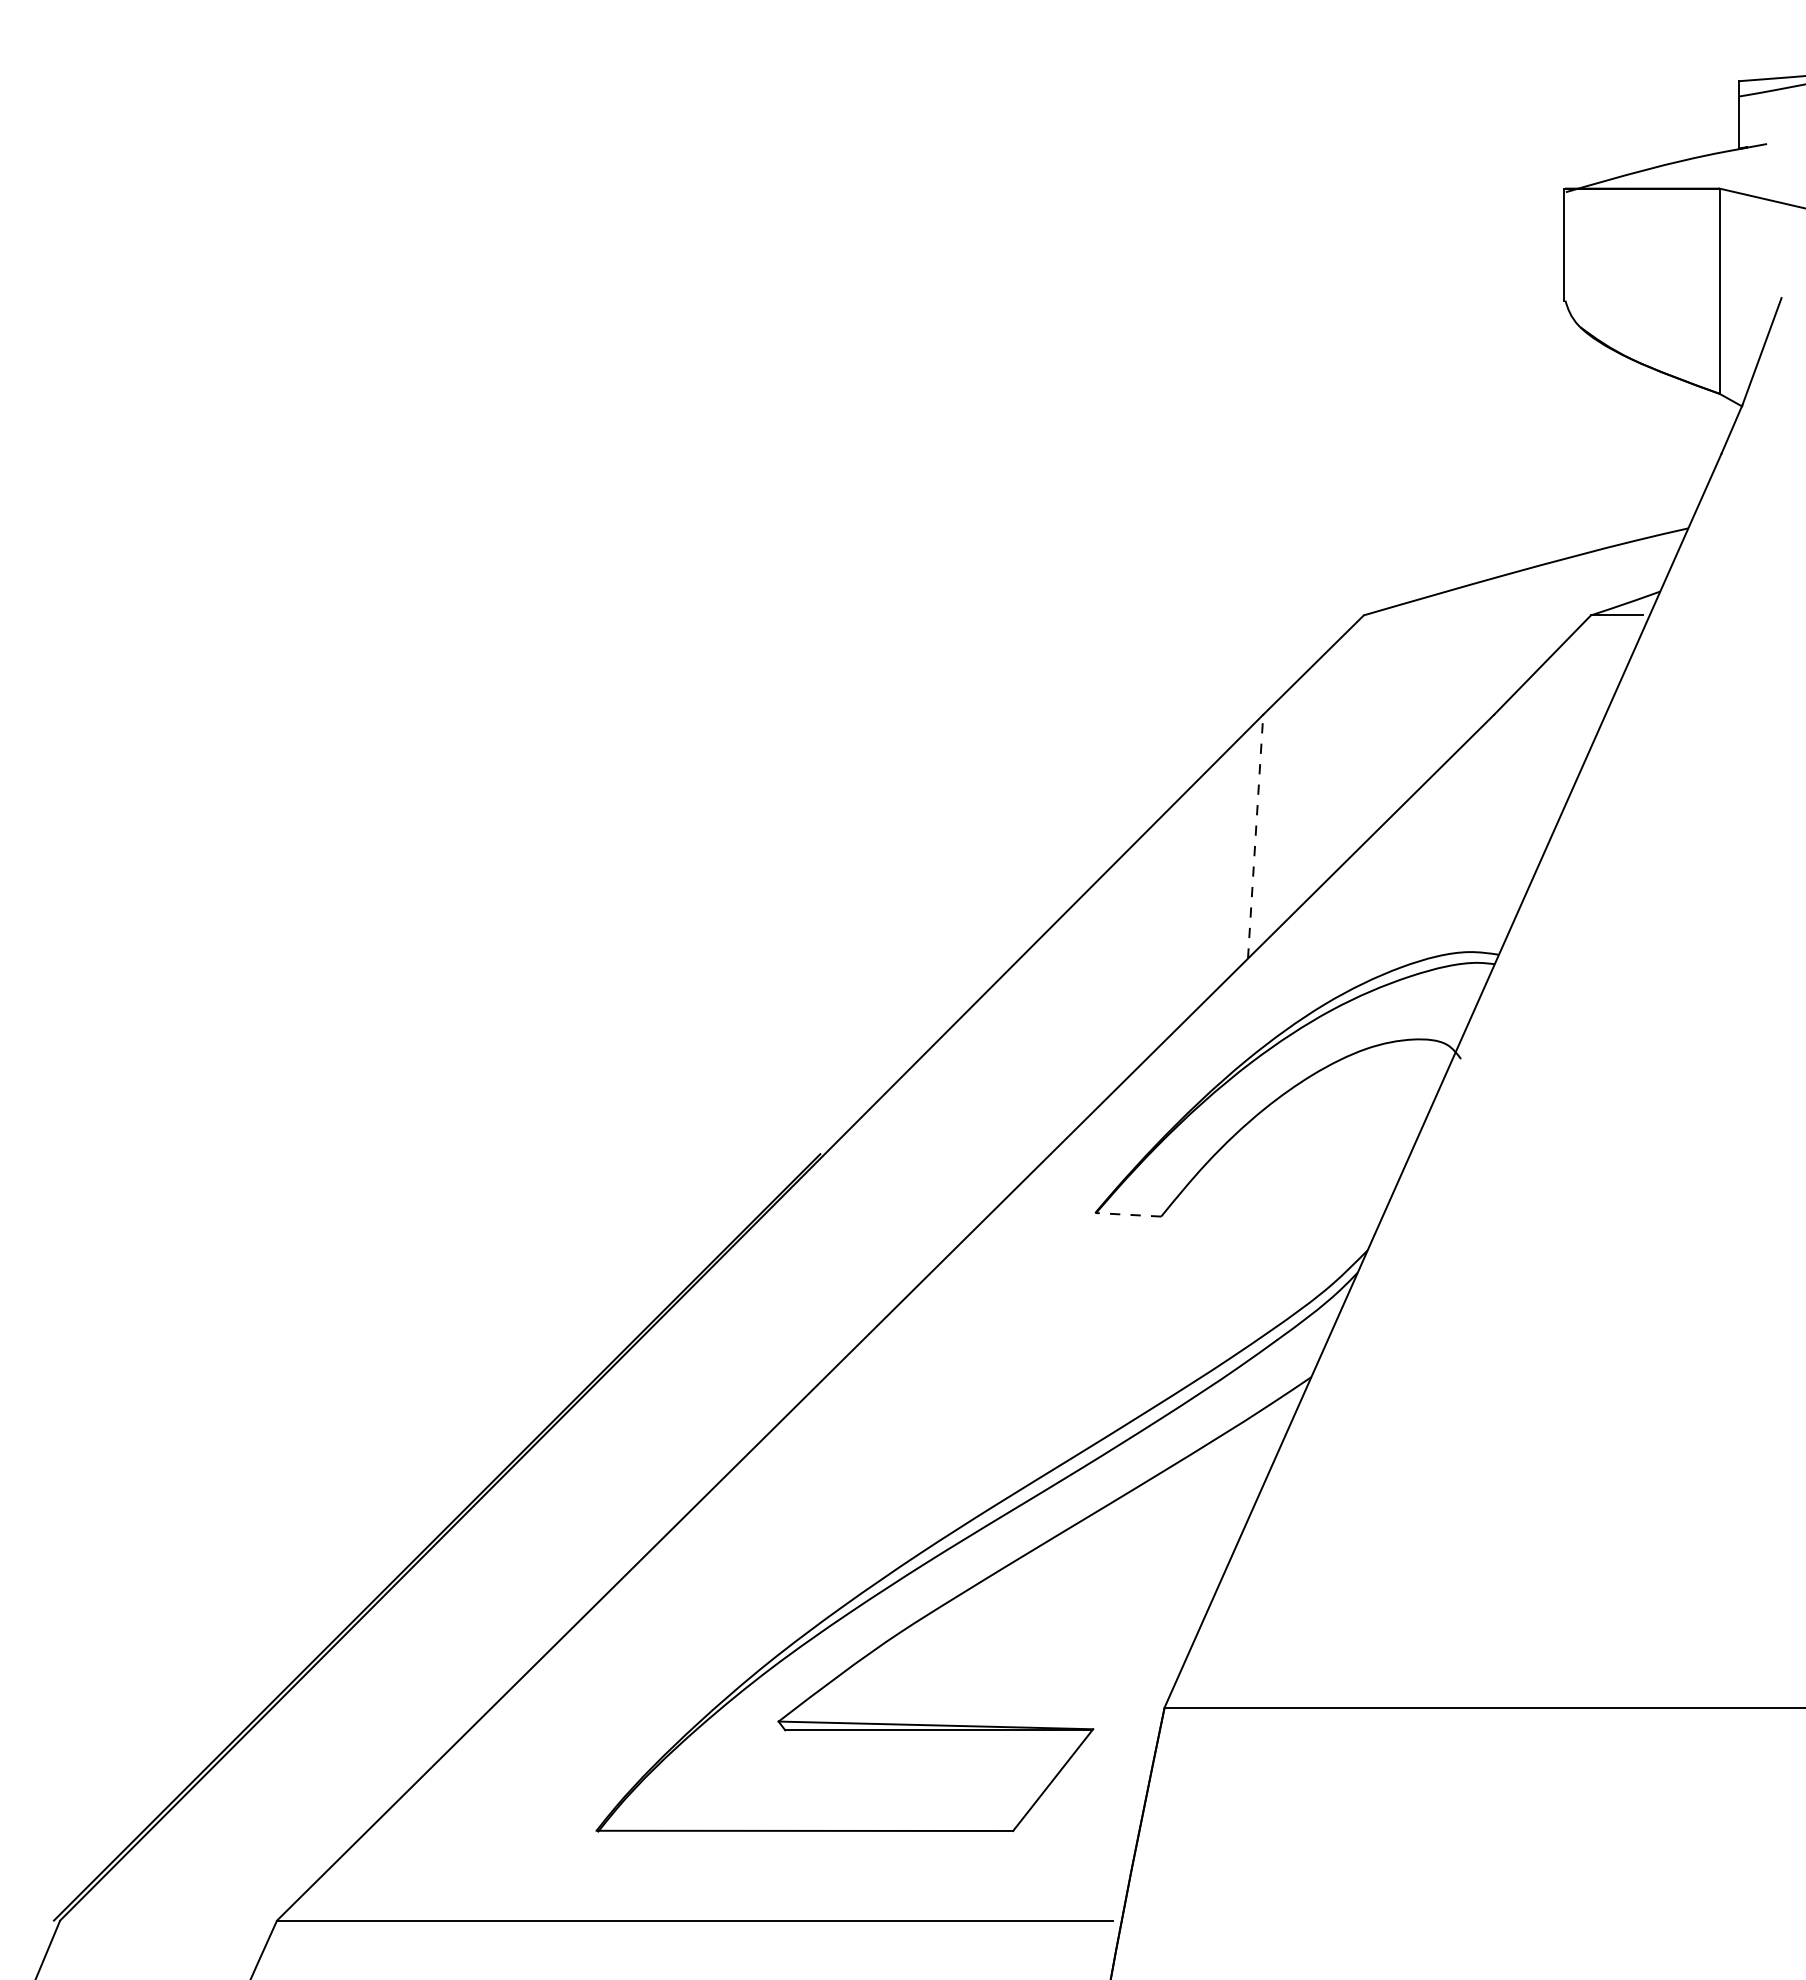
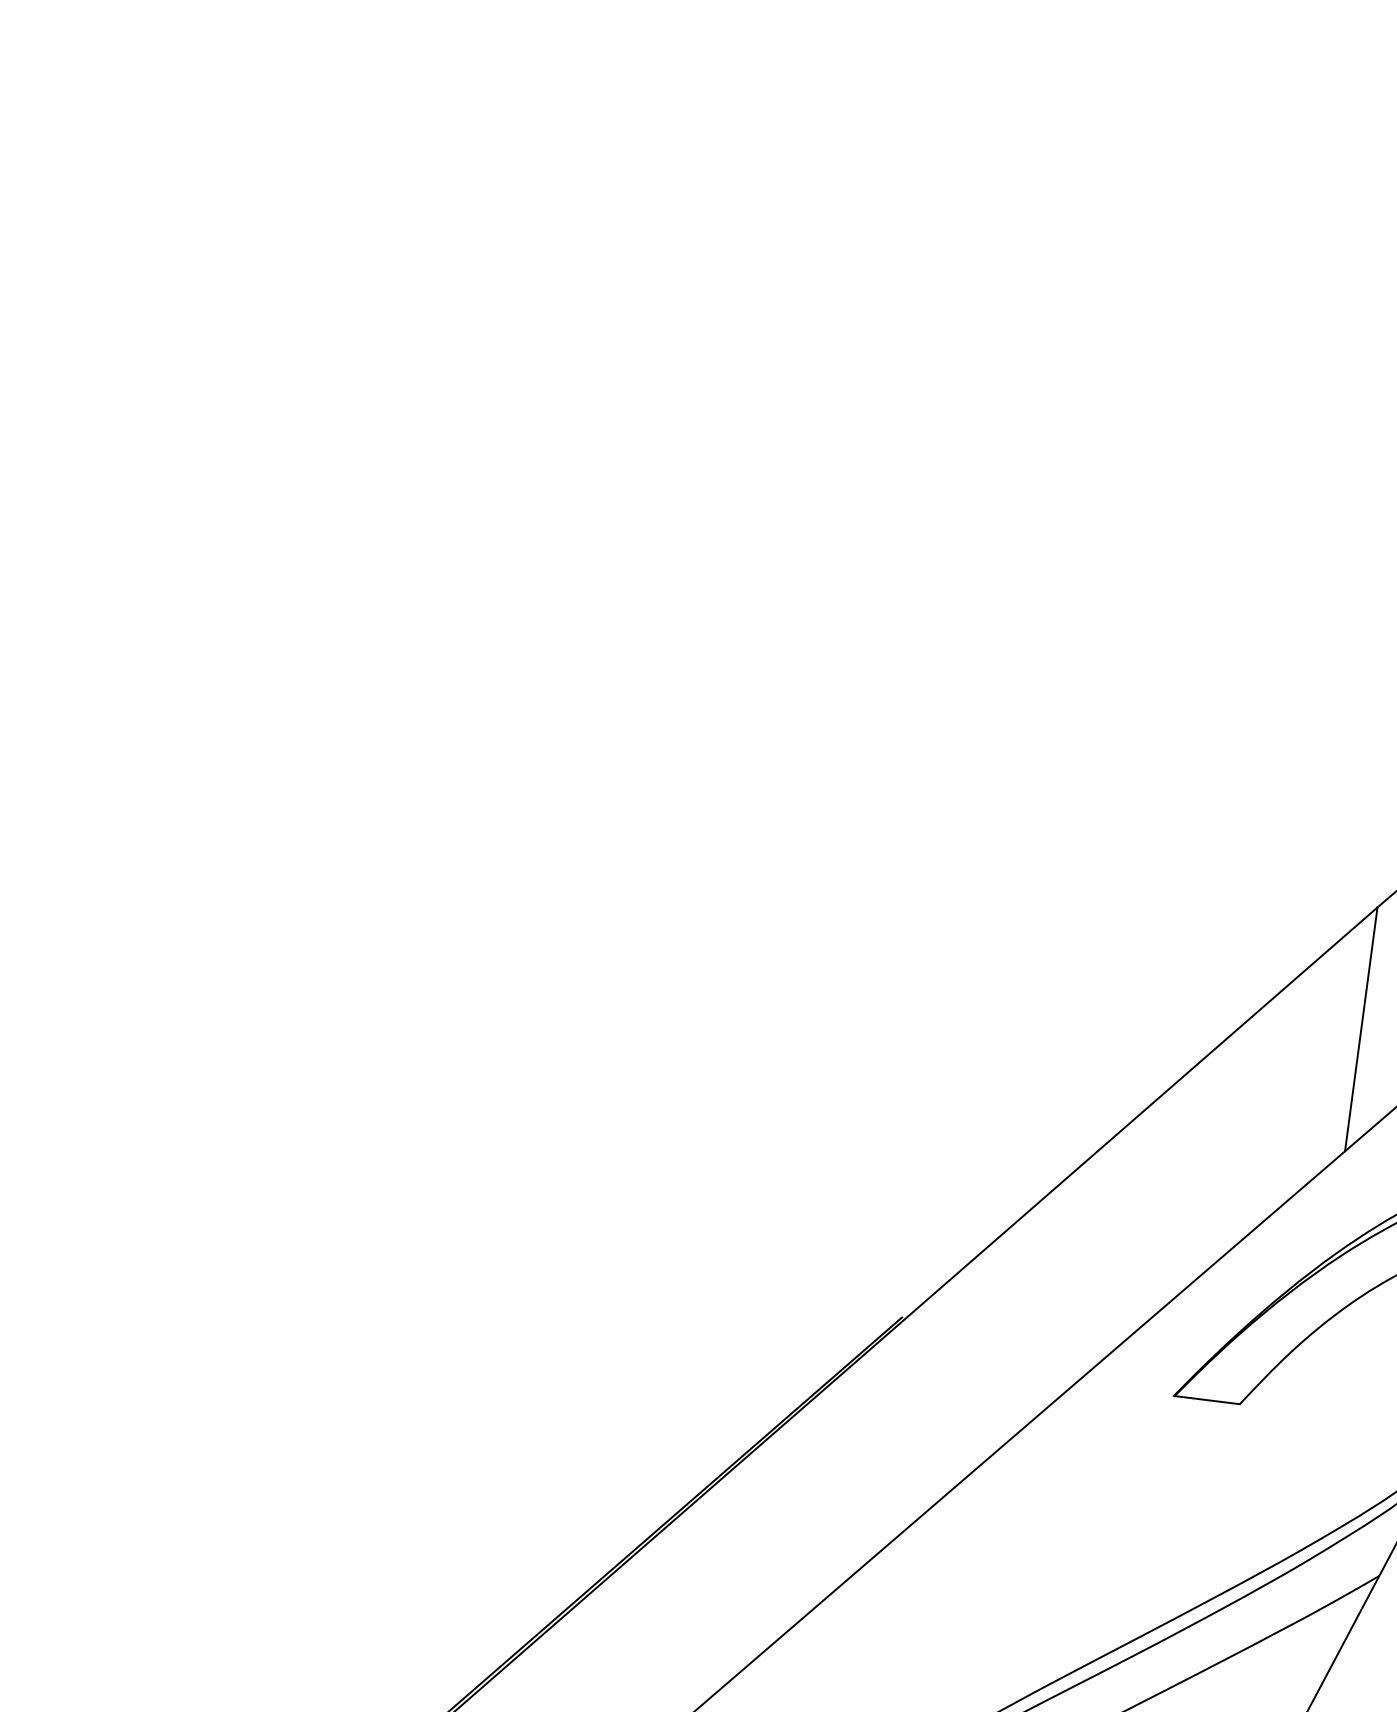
line: (1255, 836) -> (1361, 1029), dashed -> solid
line: (1127, 1214) -> (1206, 1399), dashed -> solid

